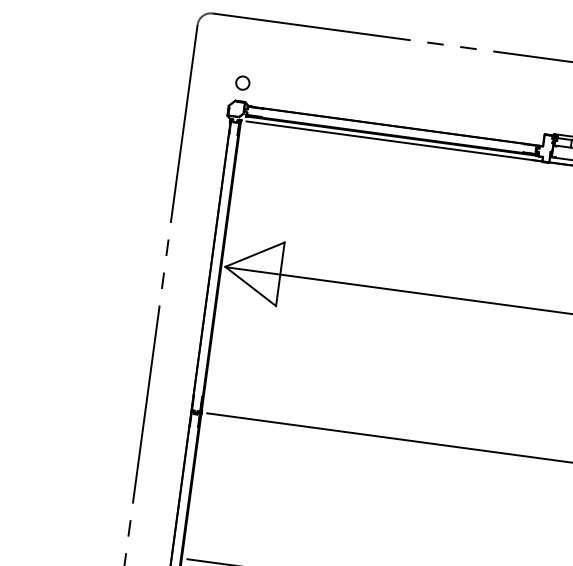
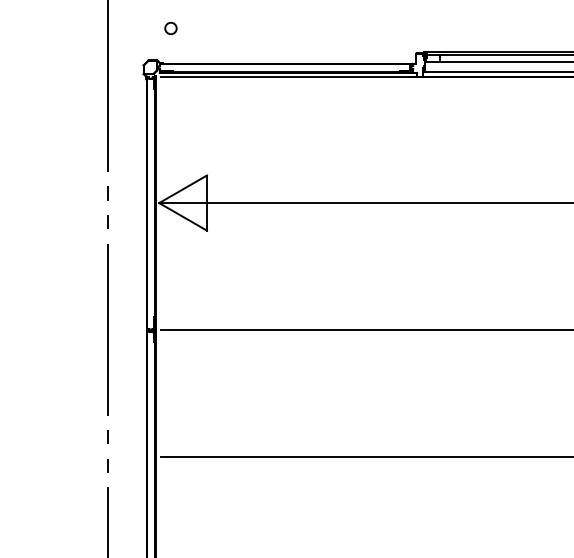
circle: (242, 83) -> (170, 28), moved

